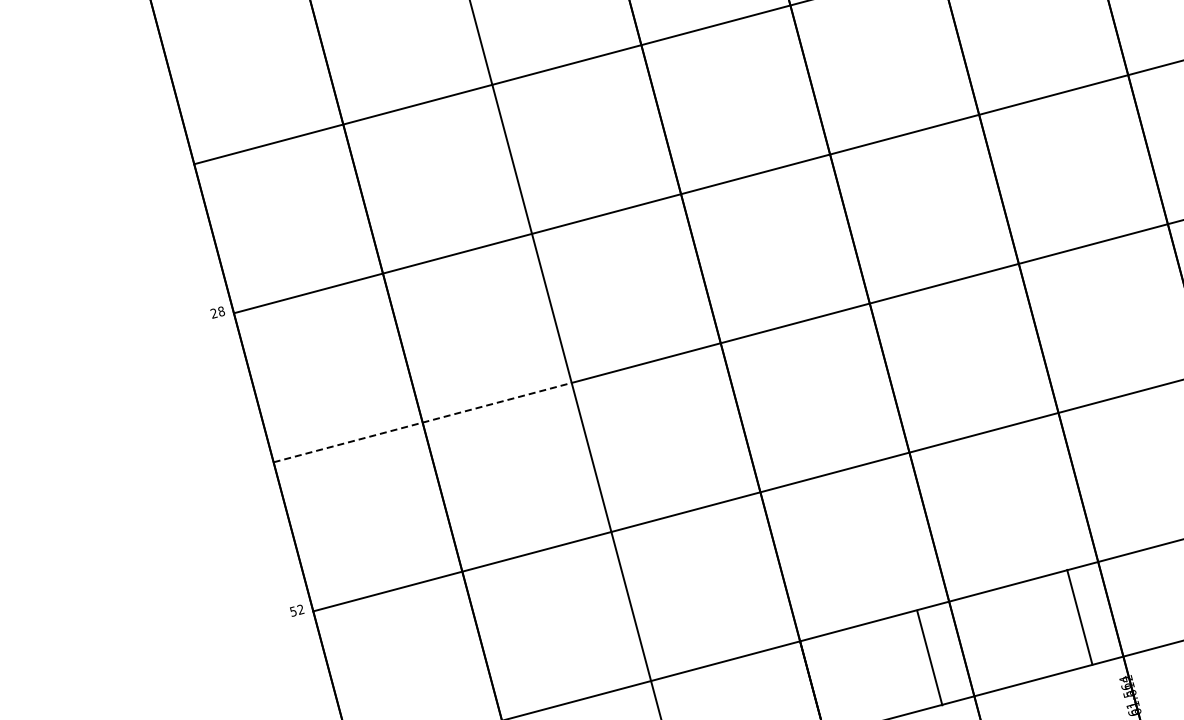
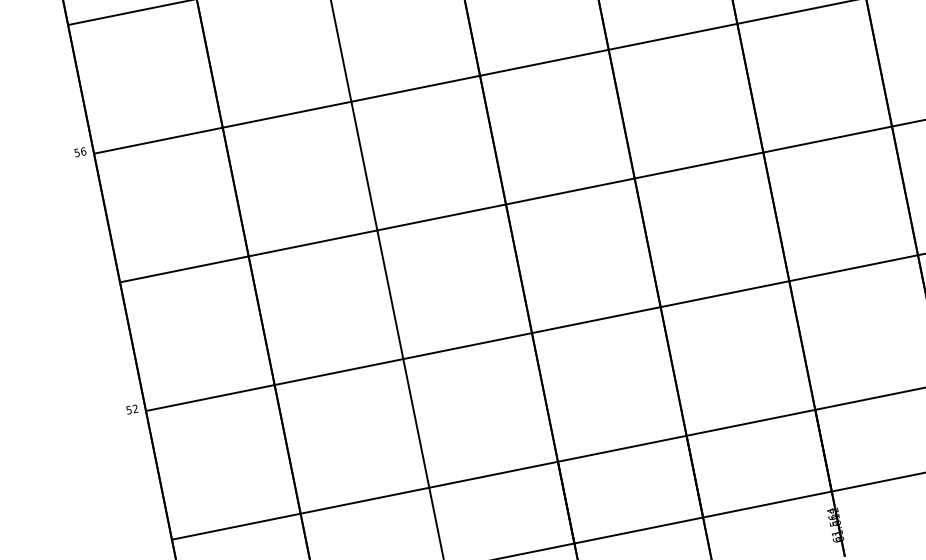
text: (217, 312) -> (80, 152), 28 -> 56
line: (423, 422) -> (249, 256), dashed -> solid
line: (1079, 616) -> (823, 450), moved
line: (929, 657) -> (694, 476), moved

